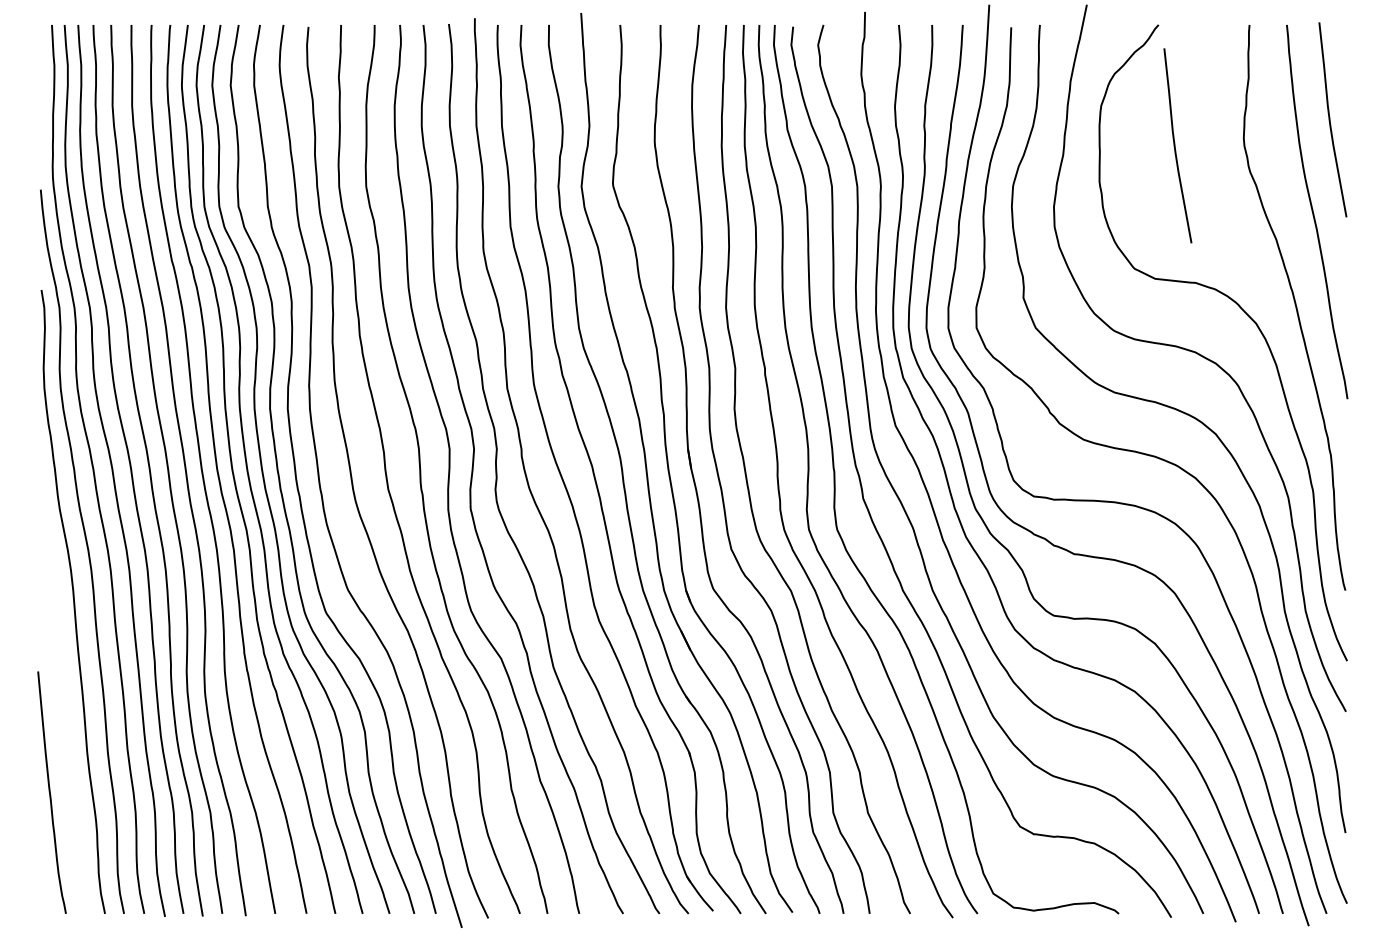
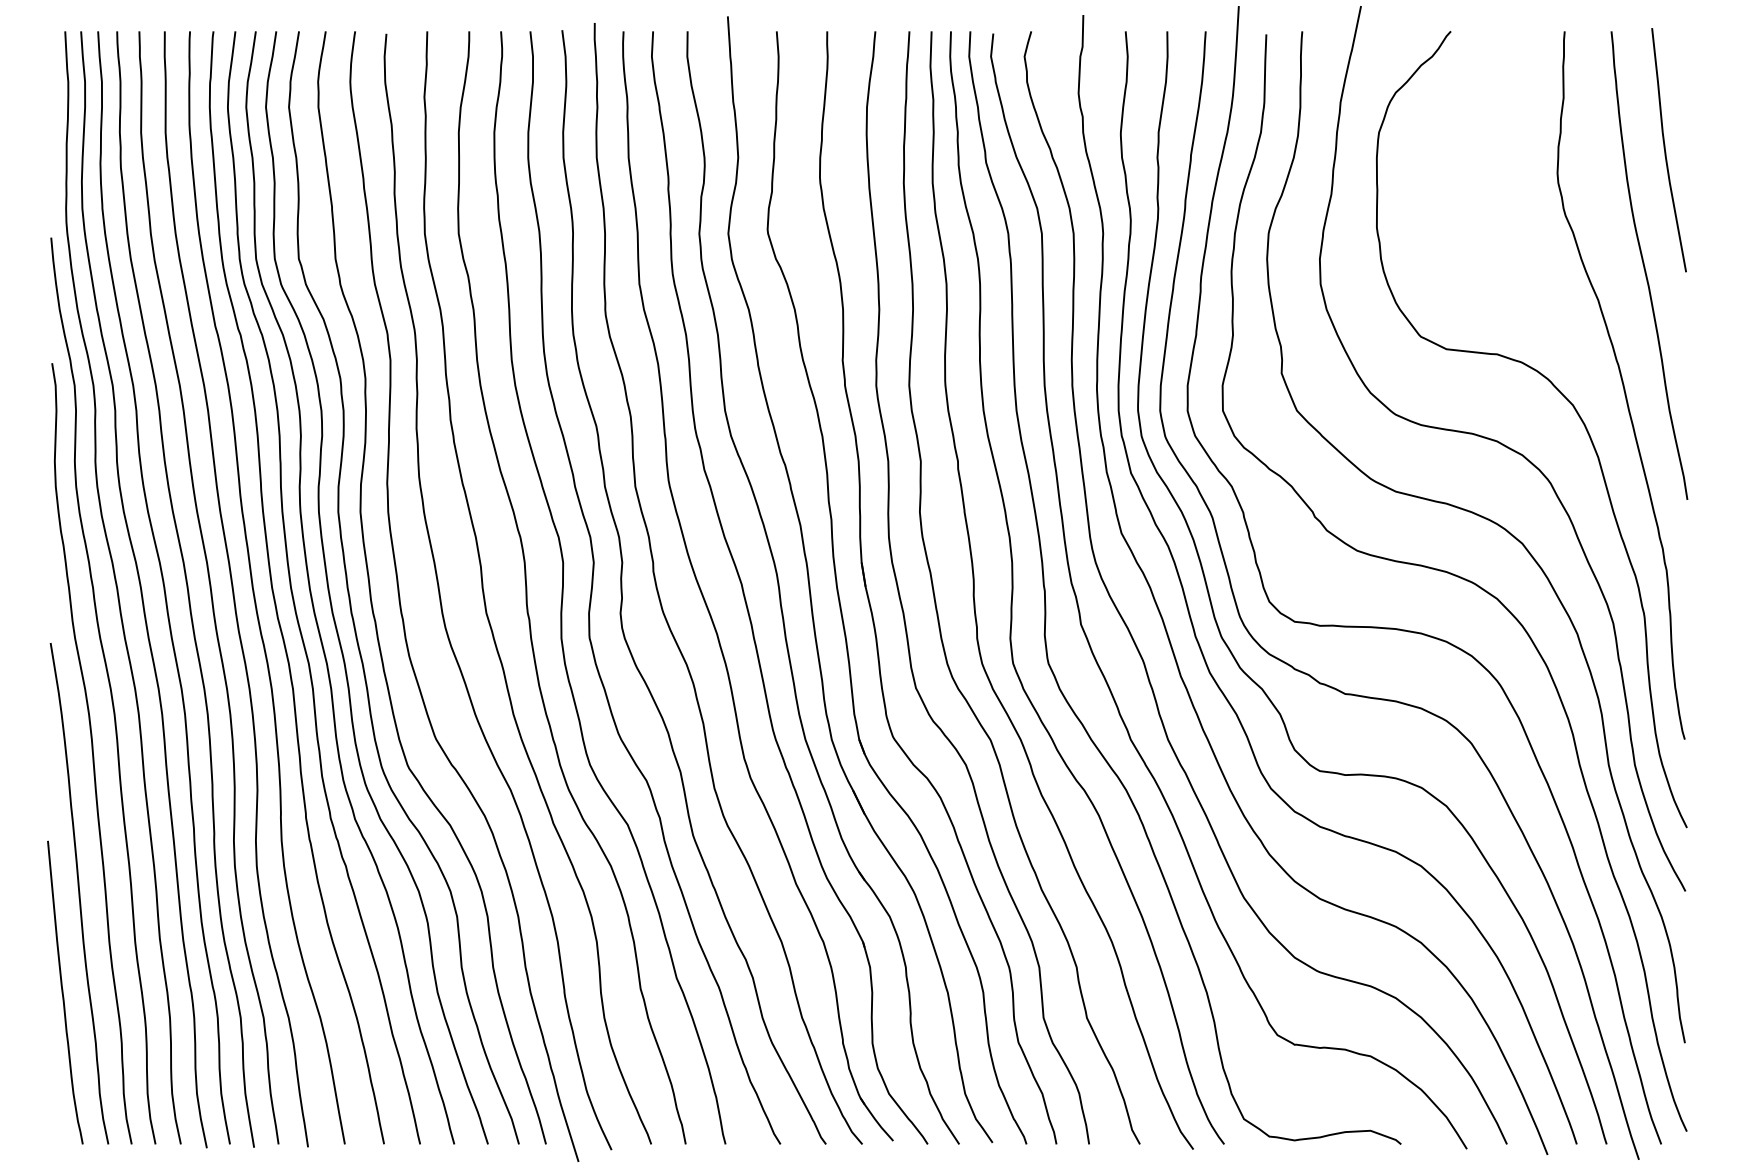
curve: (1175, 145) -> (1472, 182), removed
curve: (63, 713) -> (79, 893), added

